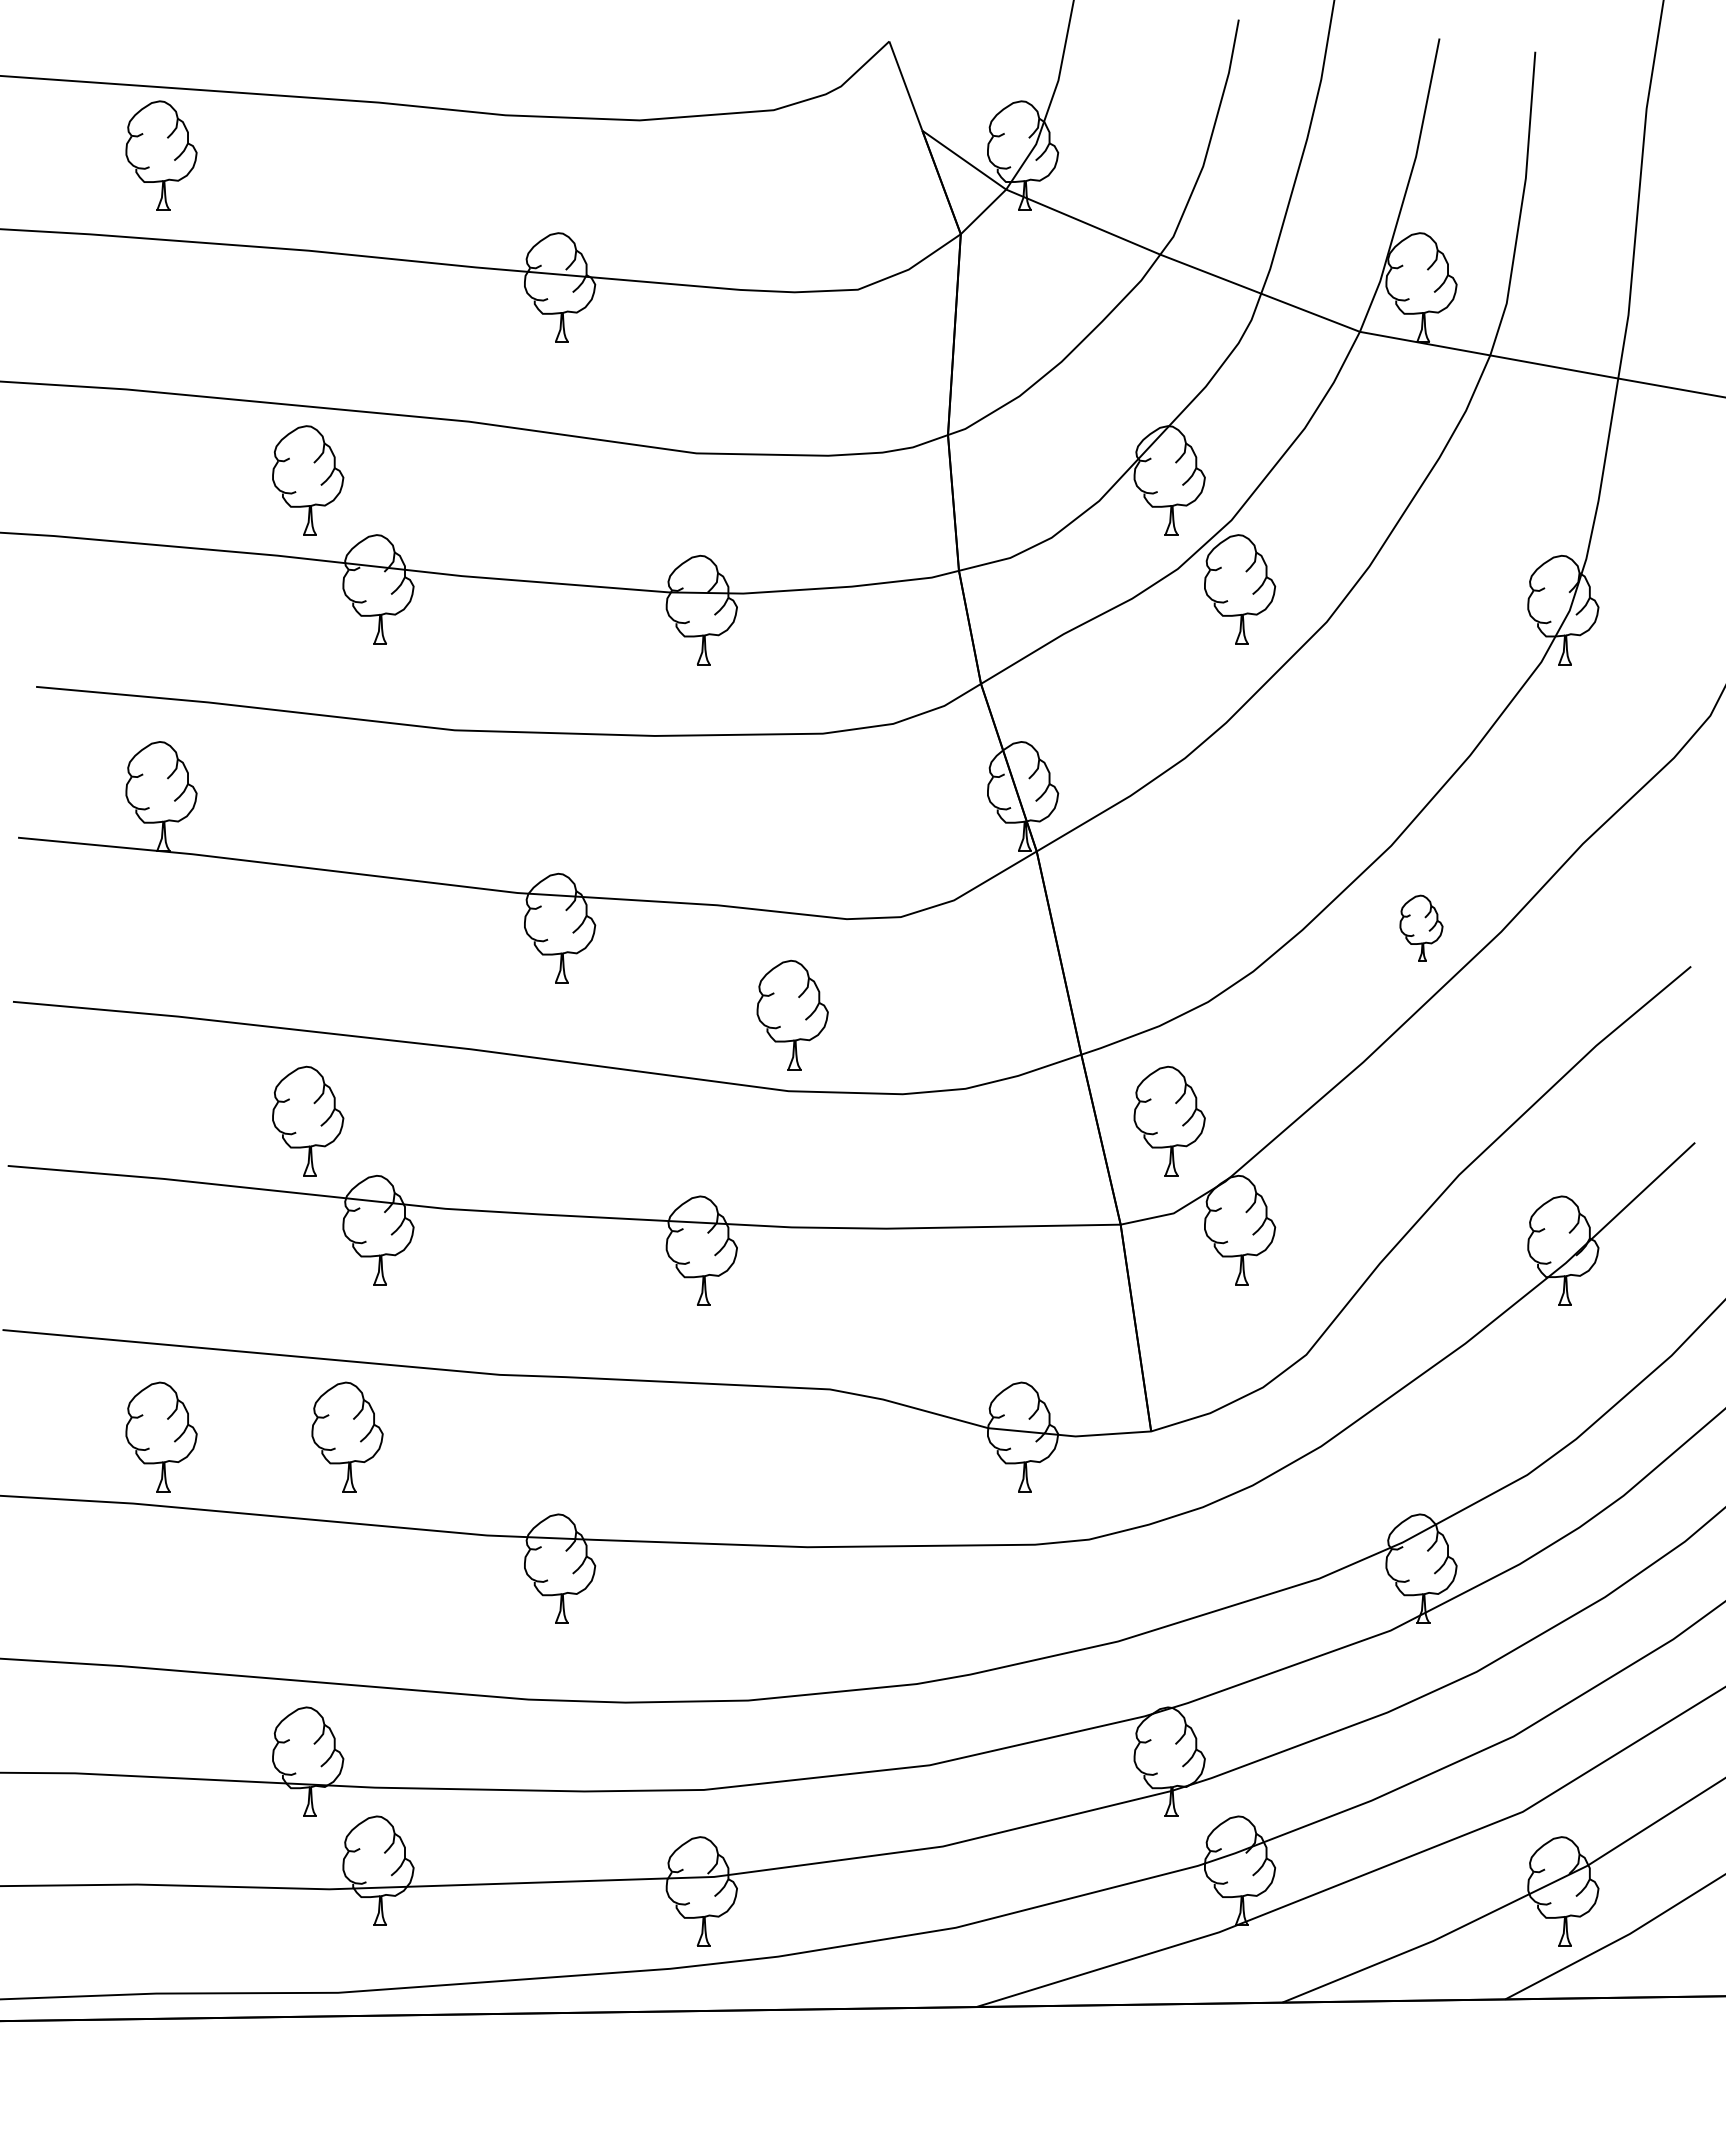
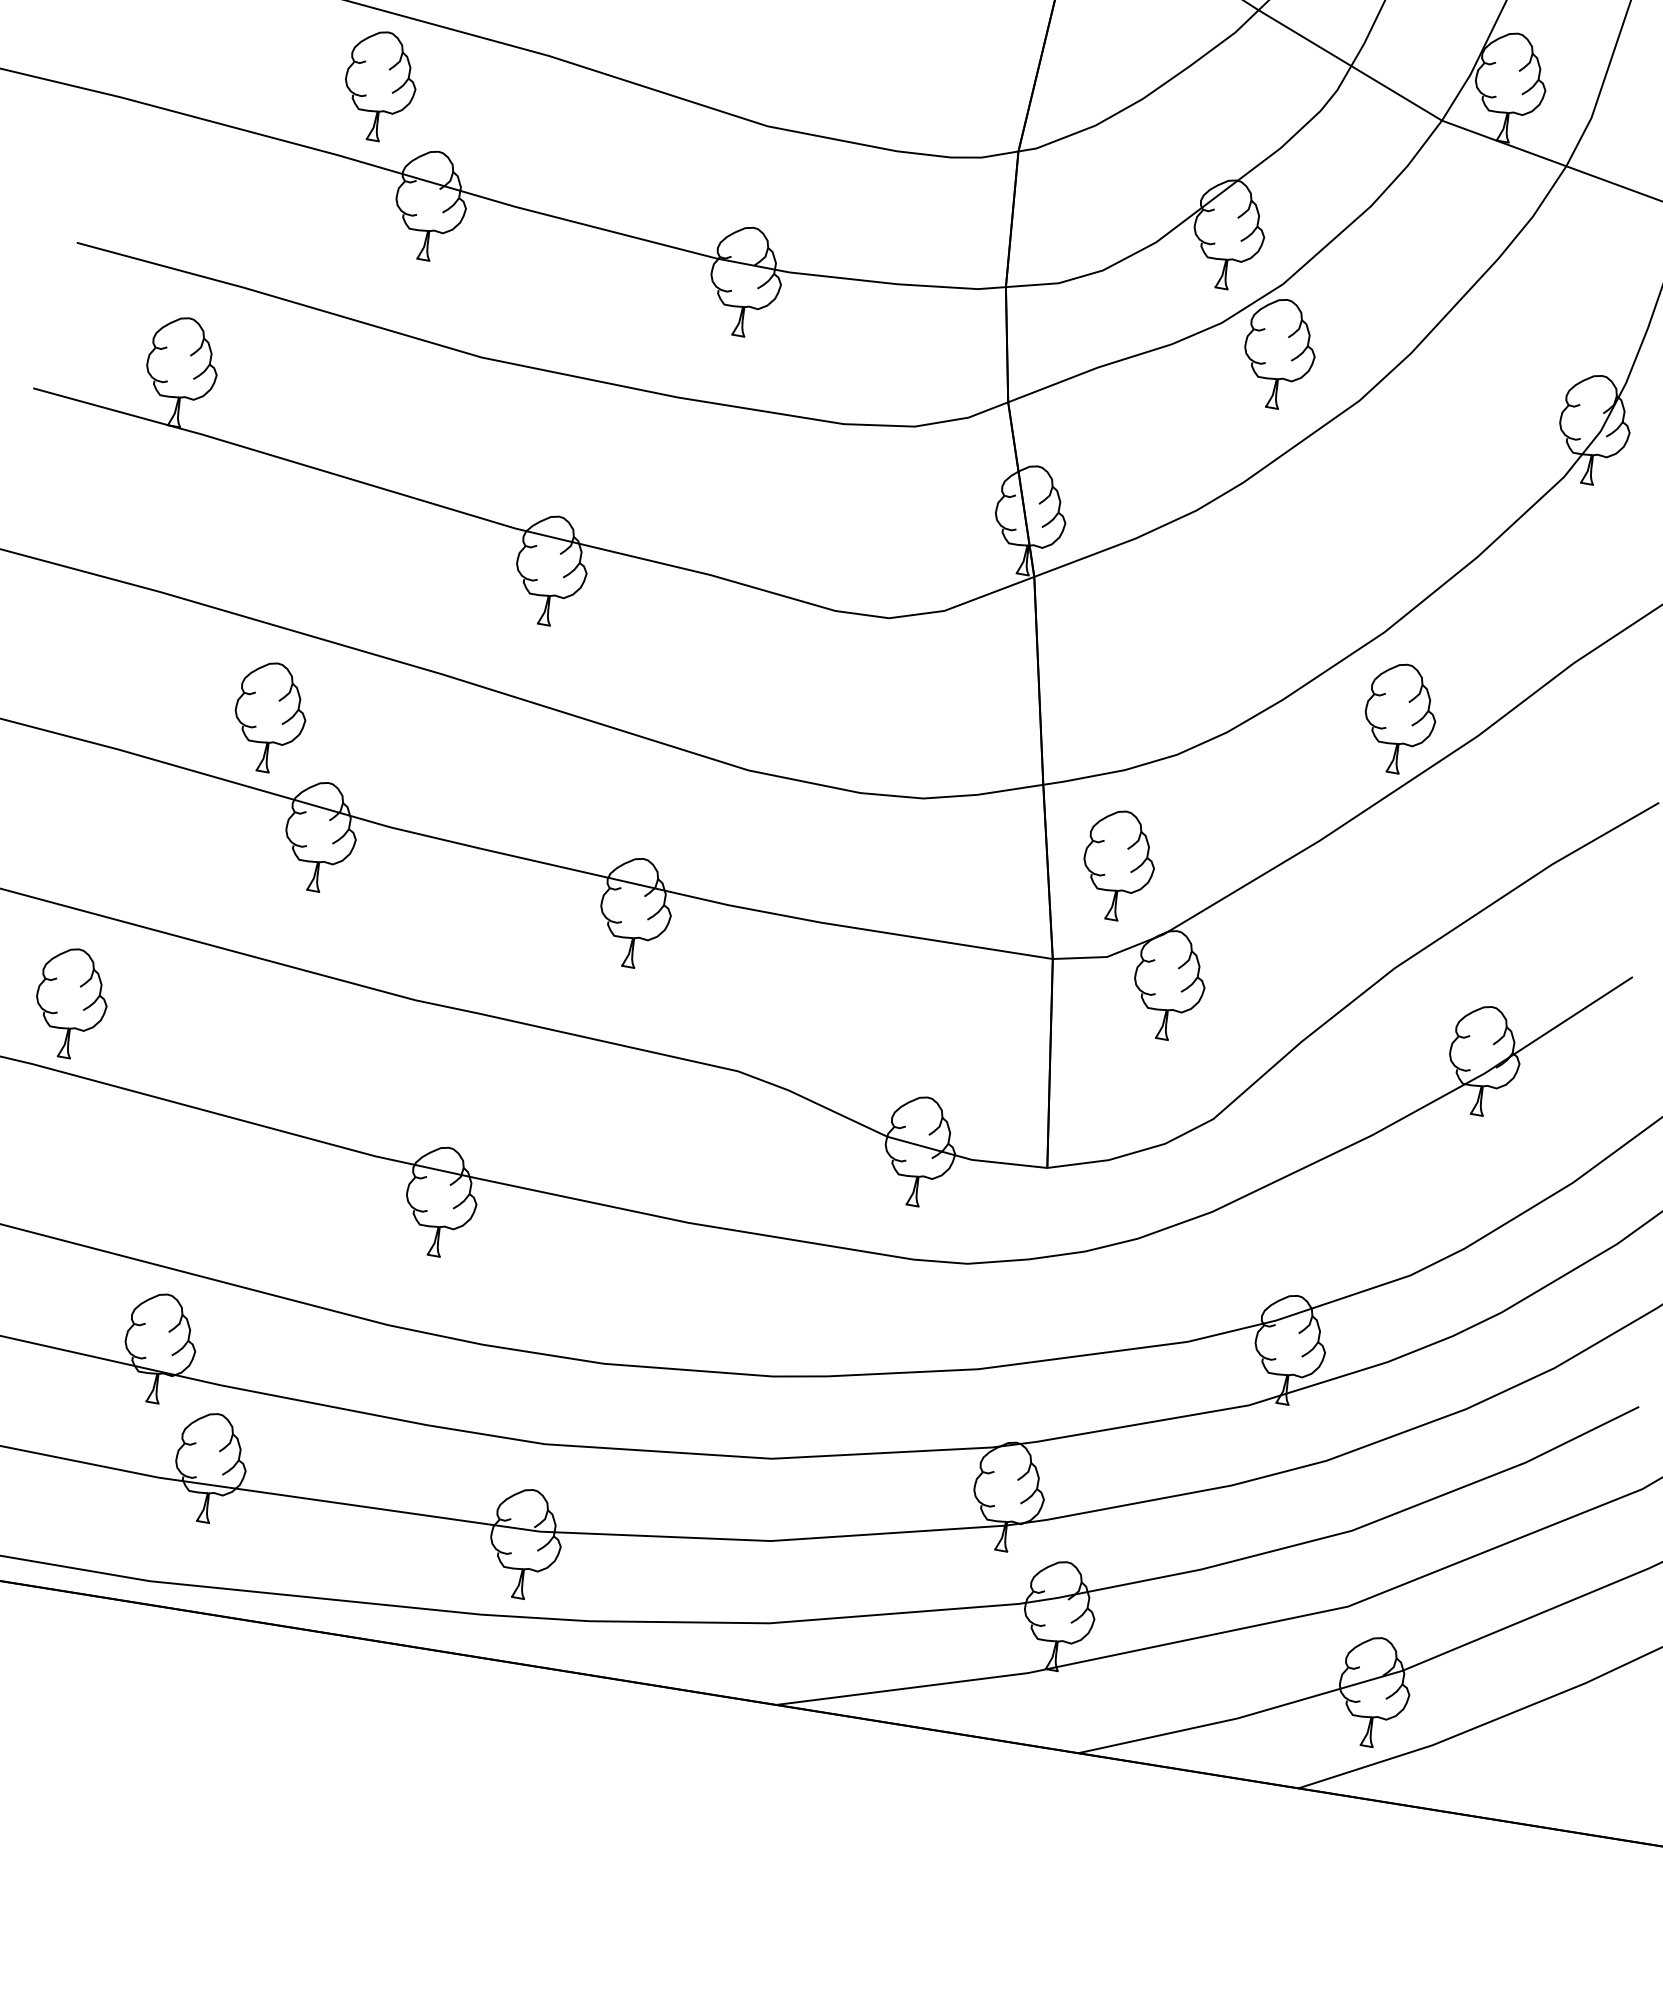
part: (1421, 928) -> (1400, 718), size x1.67
part: (792, 1014) -> (765, 695), removed
part: (347, 1436) -> (254, 1034), removed

